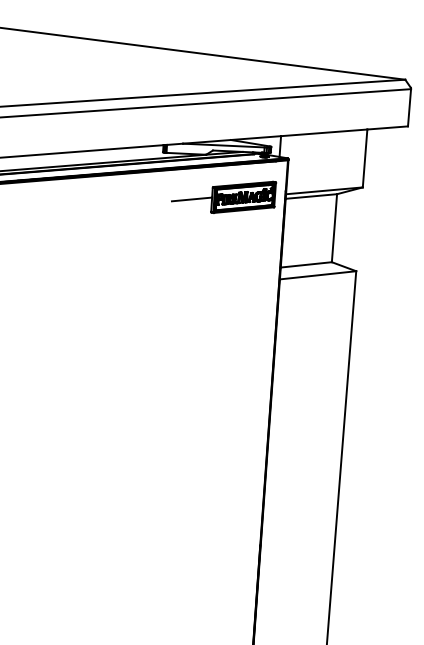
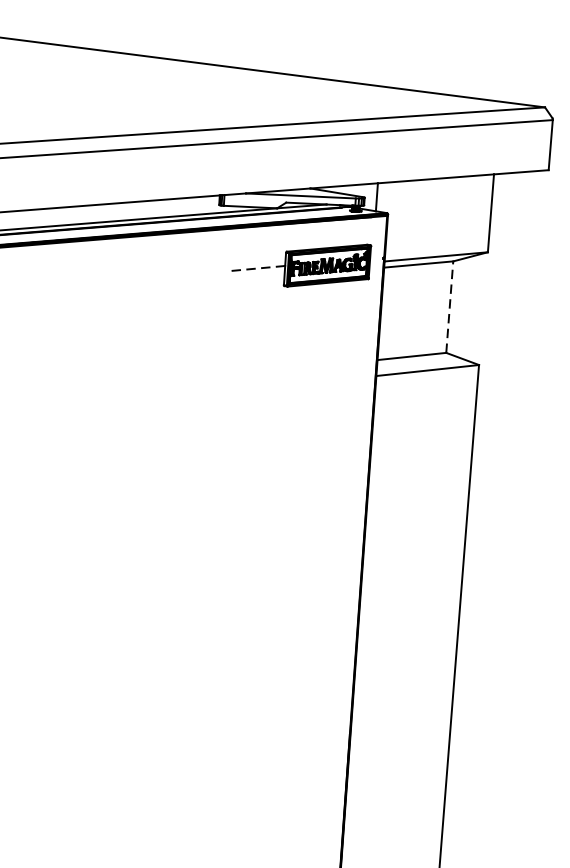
line: (191, 199) -> (257, 268), solid -> dashed
line: (334, 227) -> (449, 306), solid -> dashed

